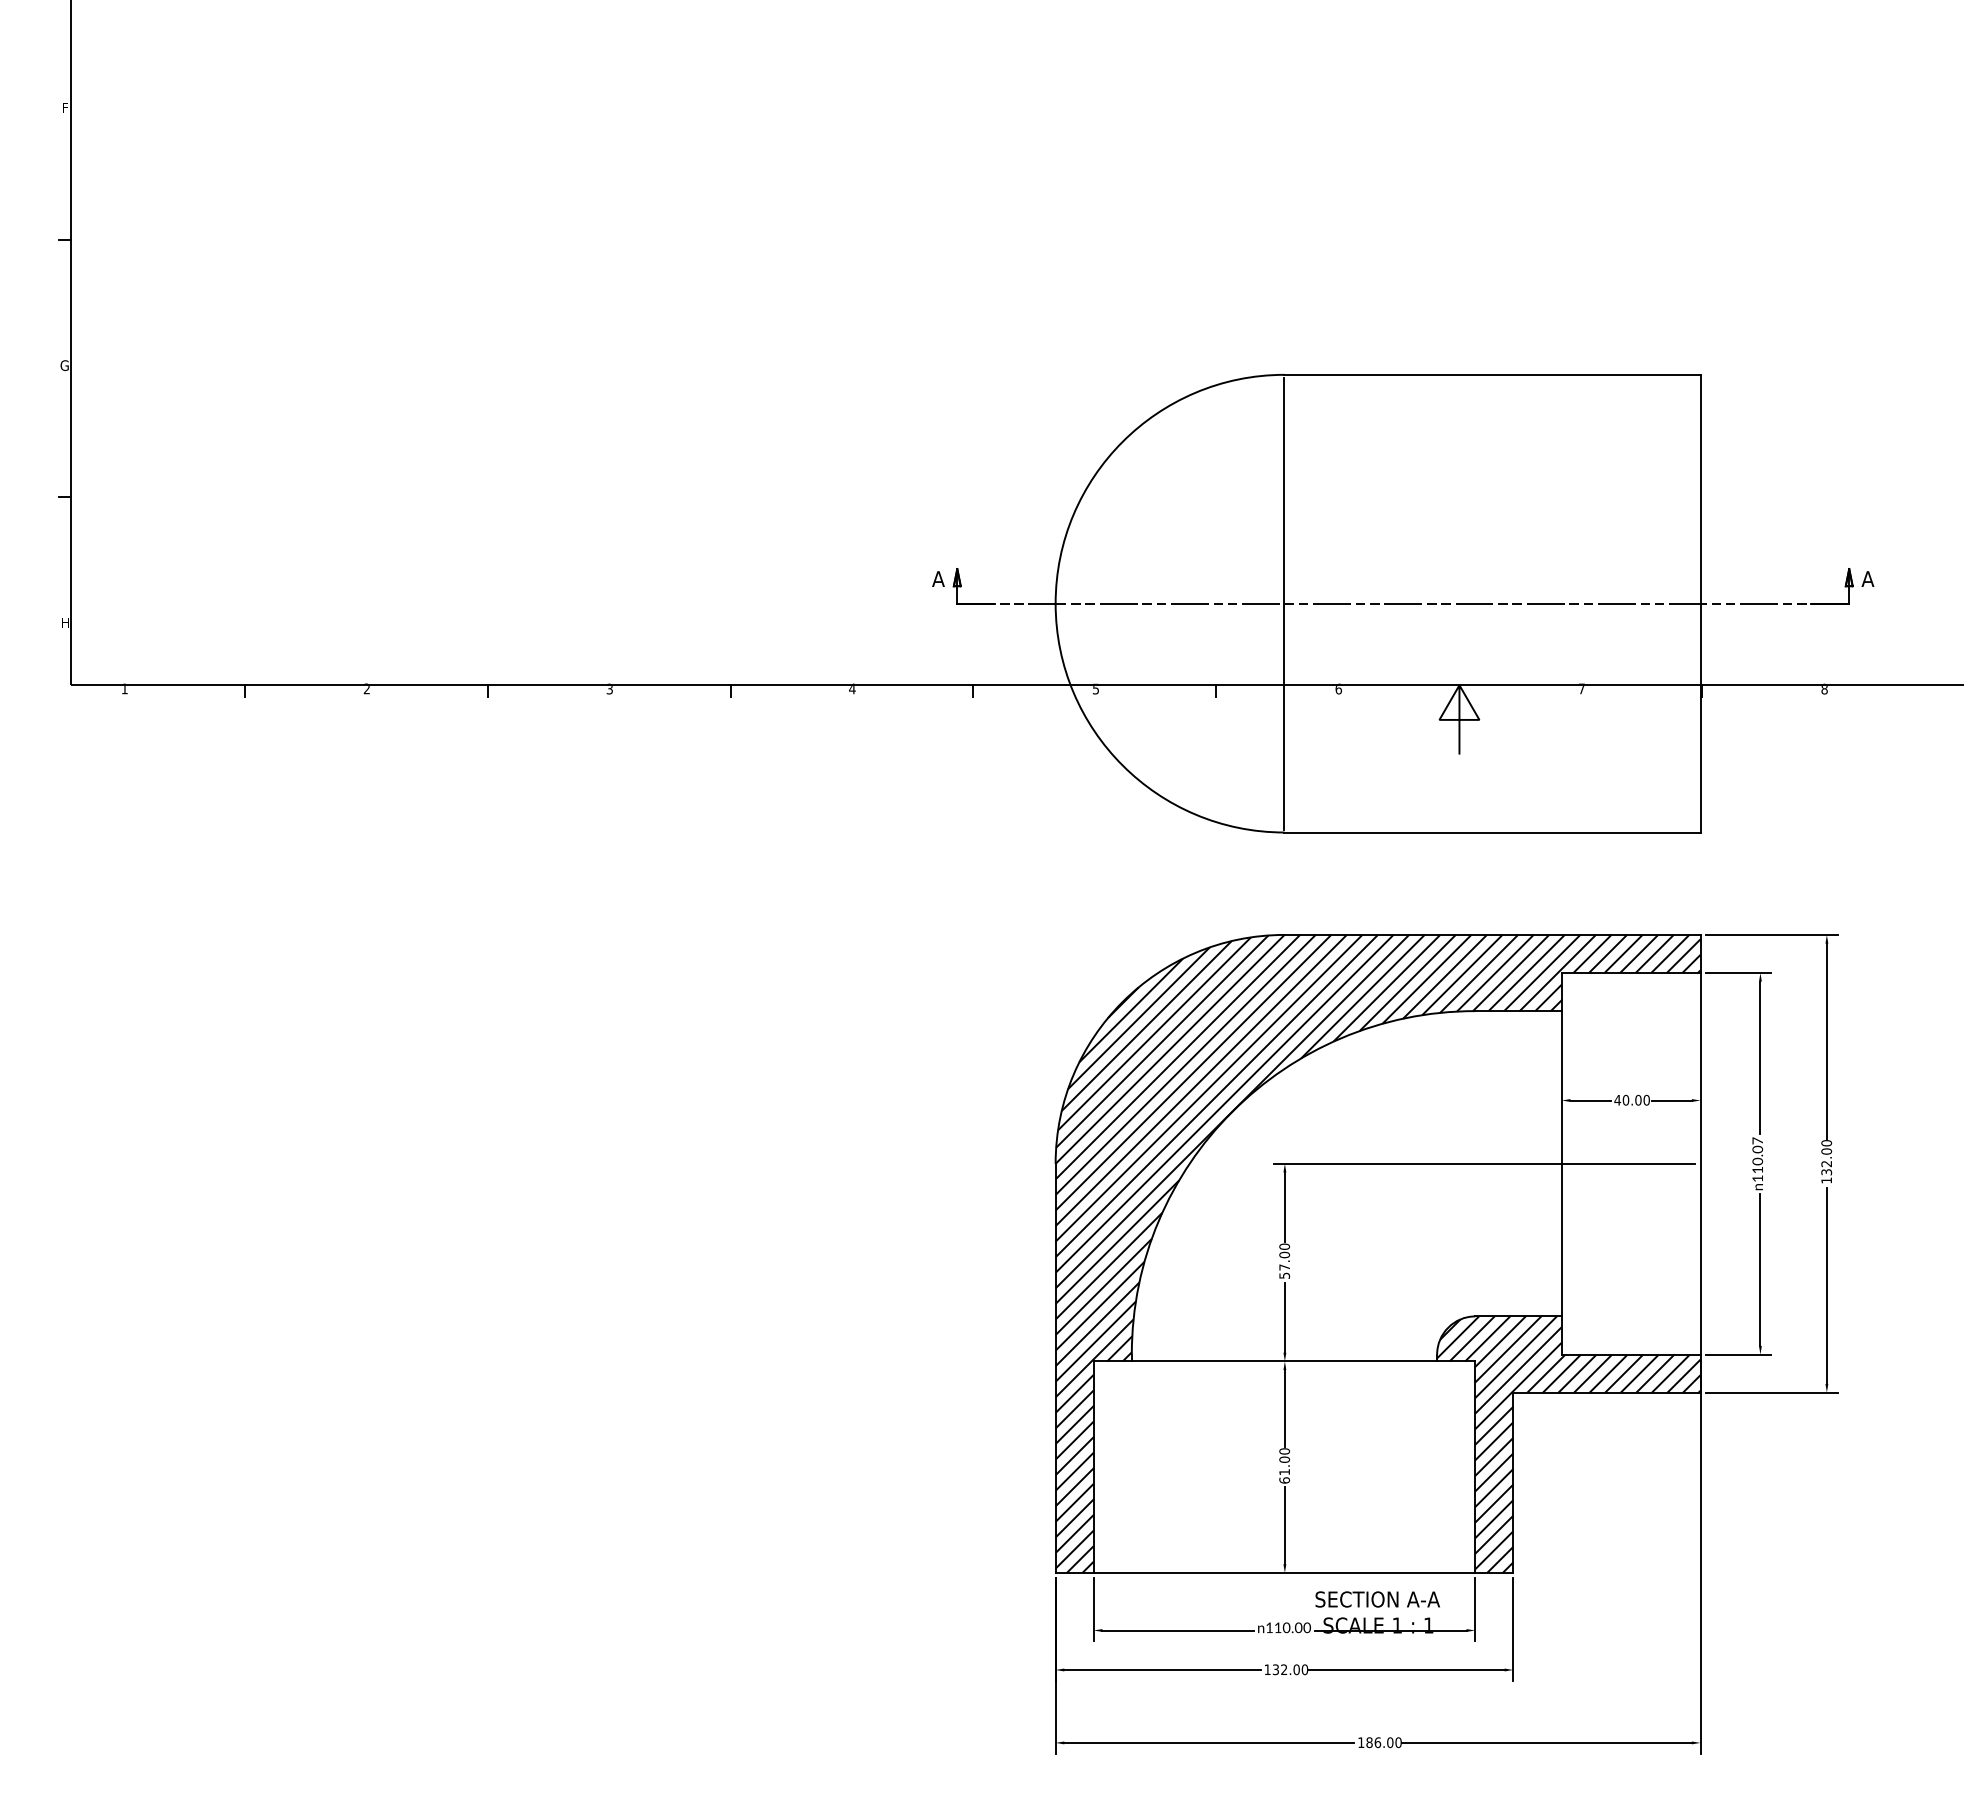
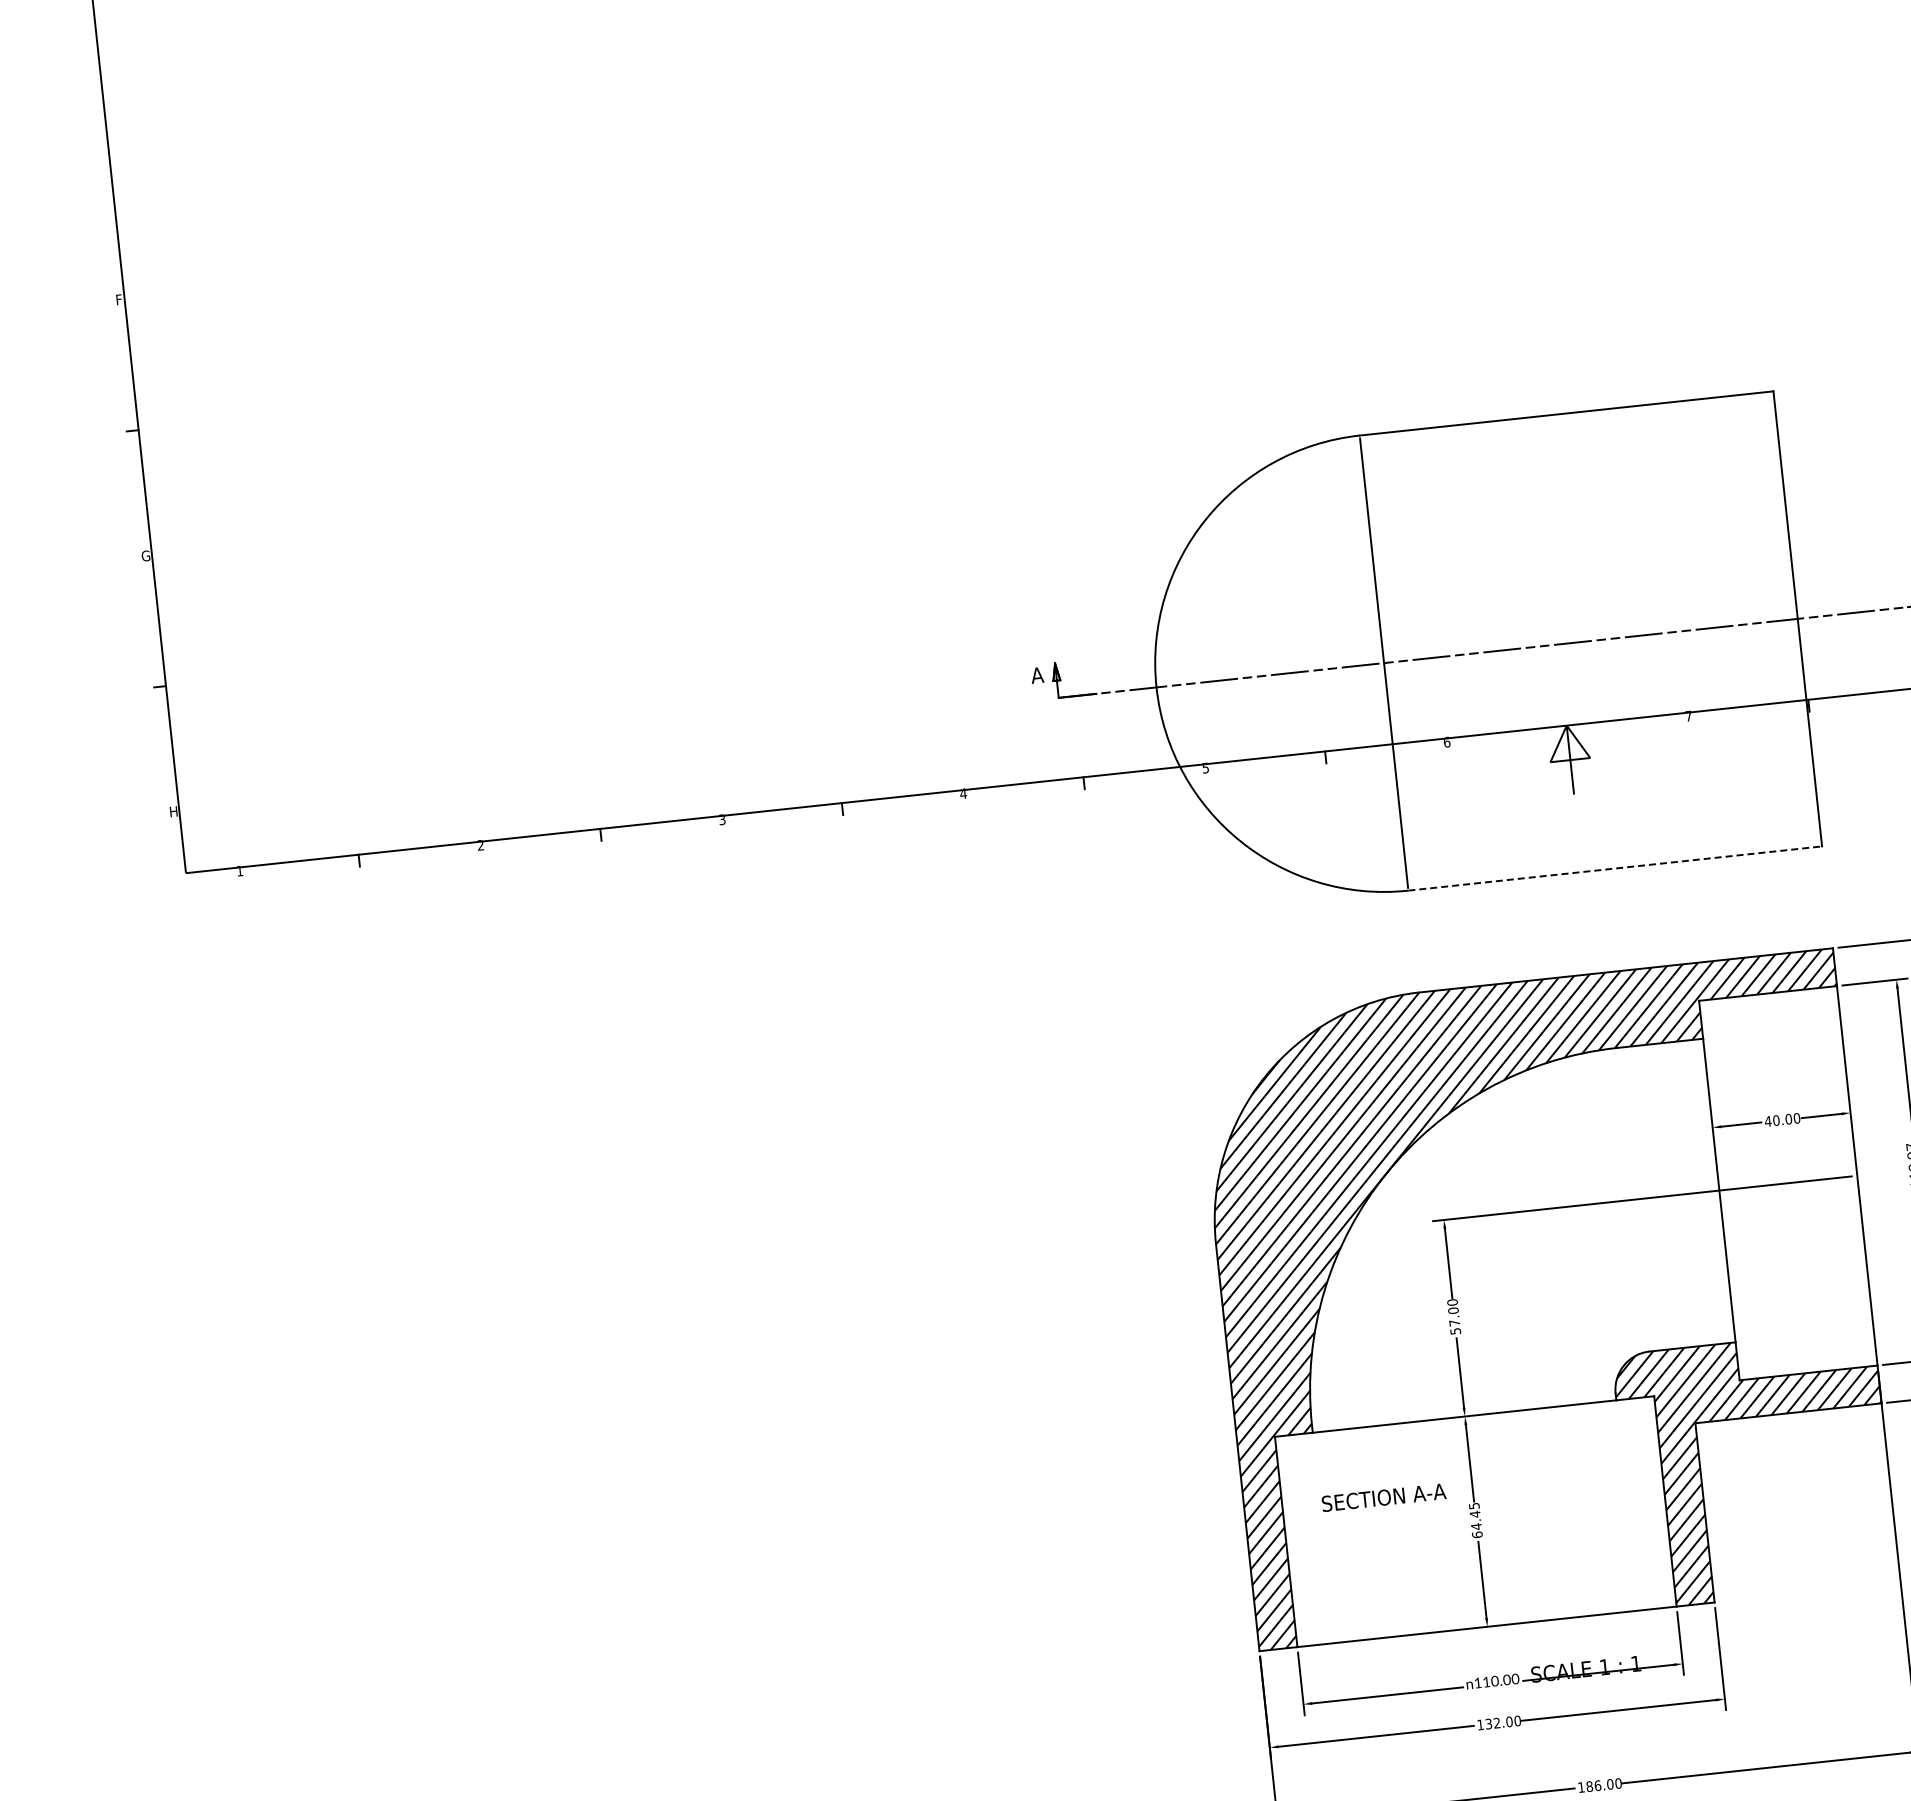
line: (1493, 832) -> (1616, 868), solid -> dashed
text: (1284, 1461) -> (1475, 1516), 61.00 -> 64.45
text: (1377, 1599) -> (1383, 1497), moved

